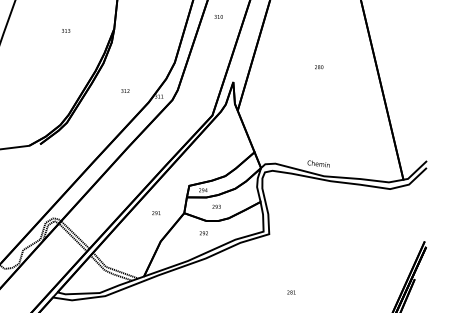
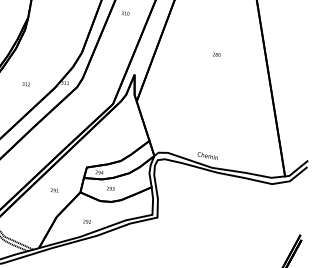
text: (319, 67) -> (216, 55), moved
text: (125, 90) -> (26, 83), moved
text: (203, 233) -> (86, 221), moved

